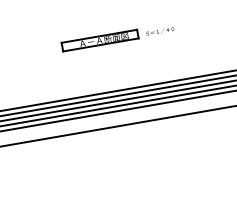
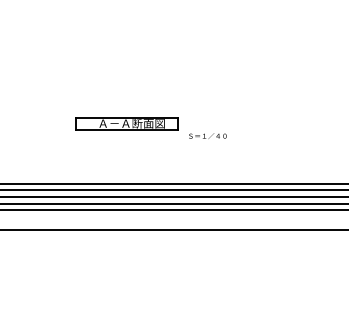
text: (159, 30) -> (207, 135), moved
part: (99, 40) -> (126, 123), moved

